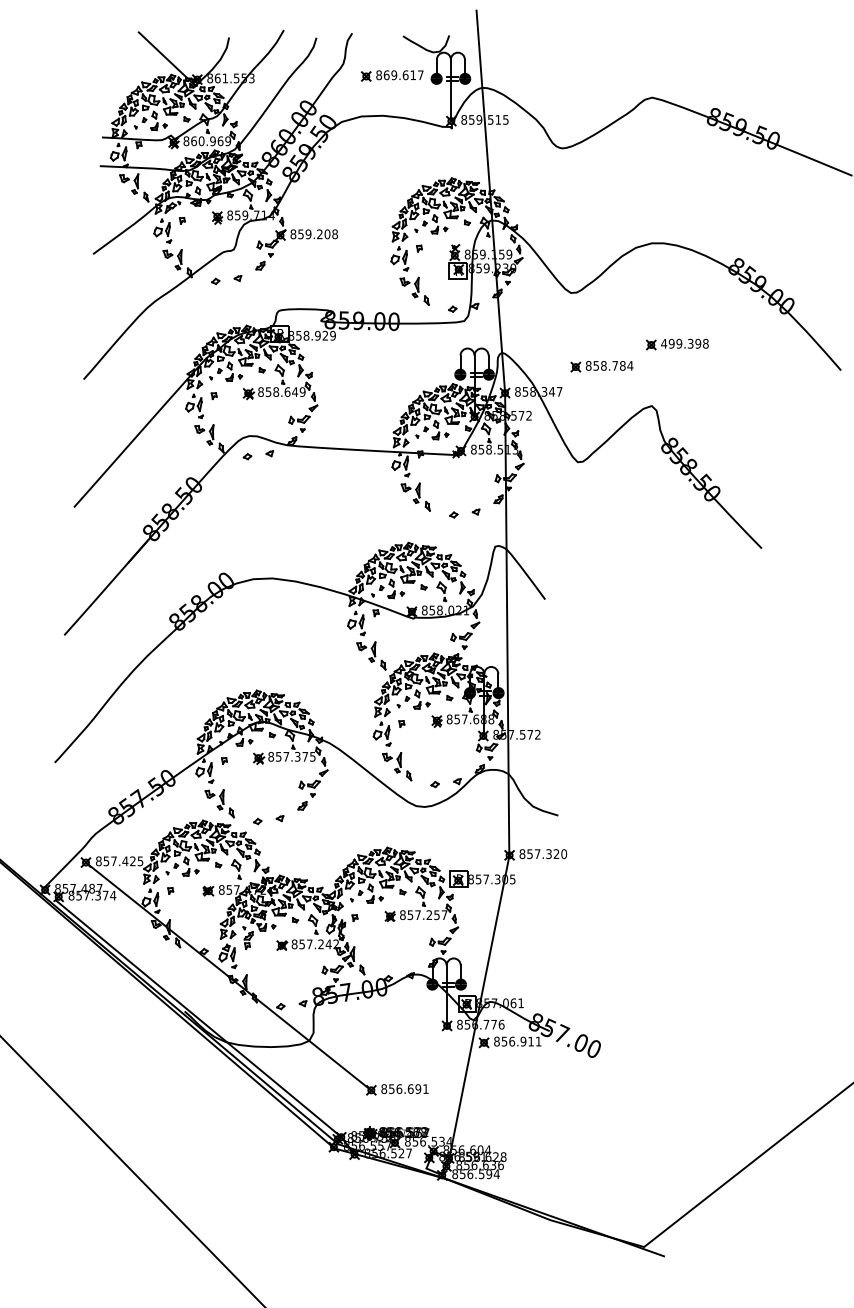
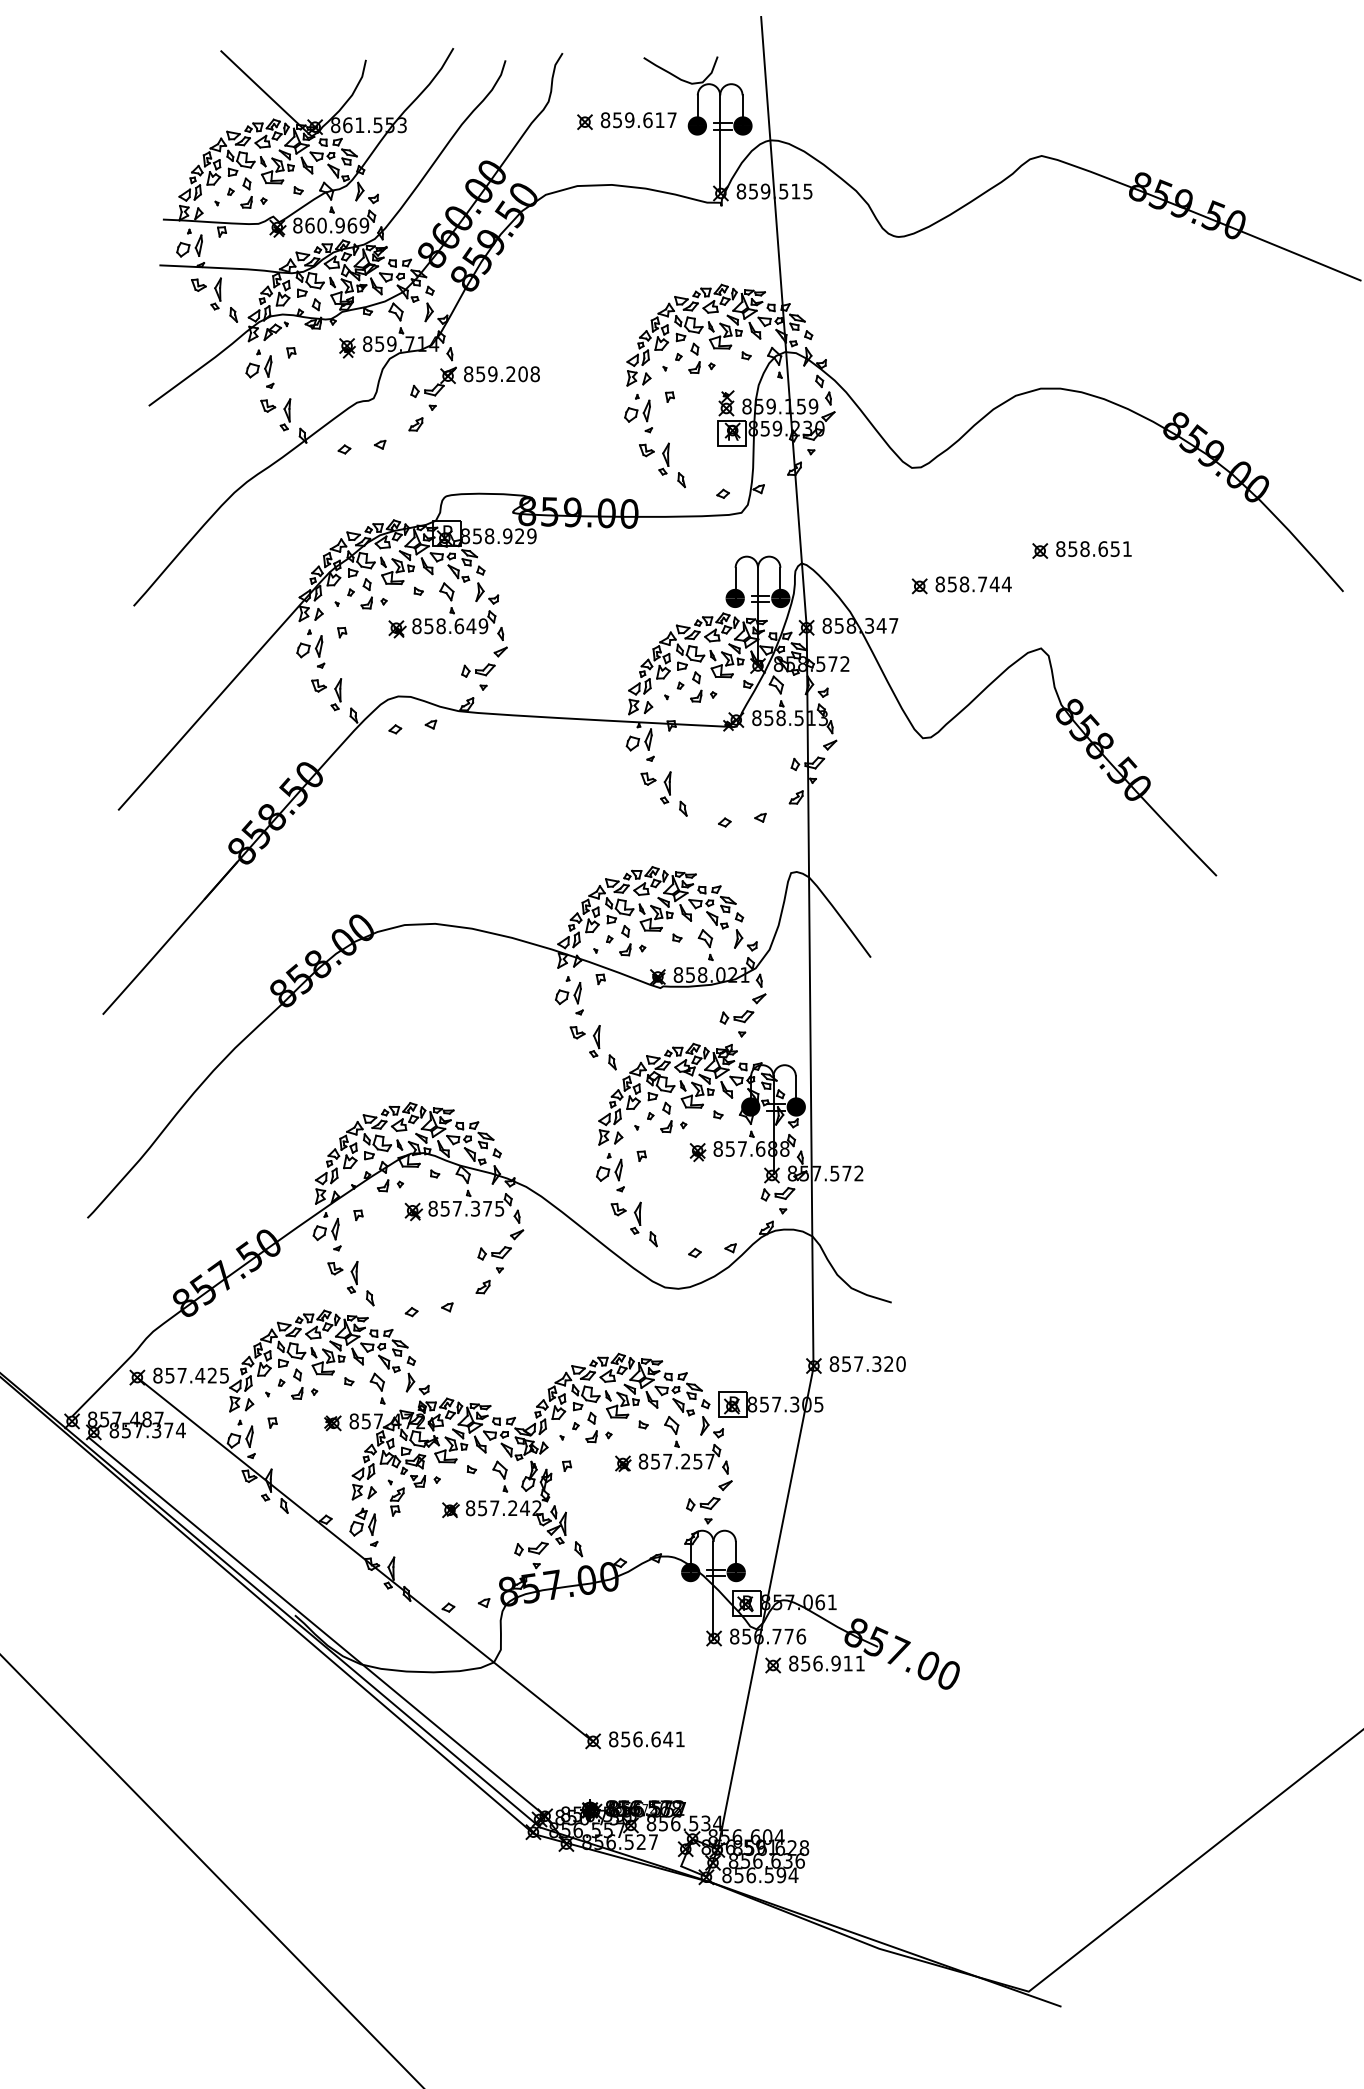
text: (386, 75) -> (617, 120), 869.617 -> 859.617
text: (684, 343) -> (1093, 548), 499.398 -> 858.651
text: (622, 365) -> (994, 583), 858.784 -> 858.744
text: (418, 1089) -> (668, 1740), 856.691 -> 856.641

